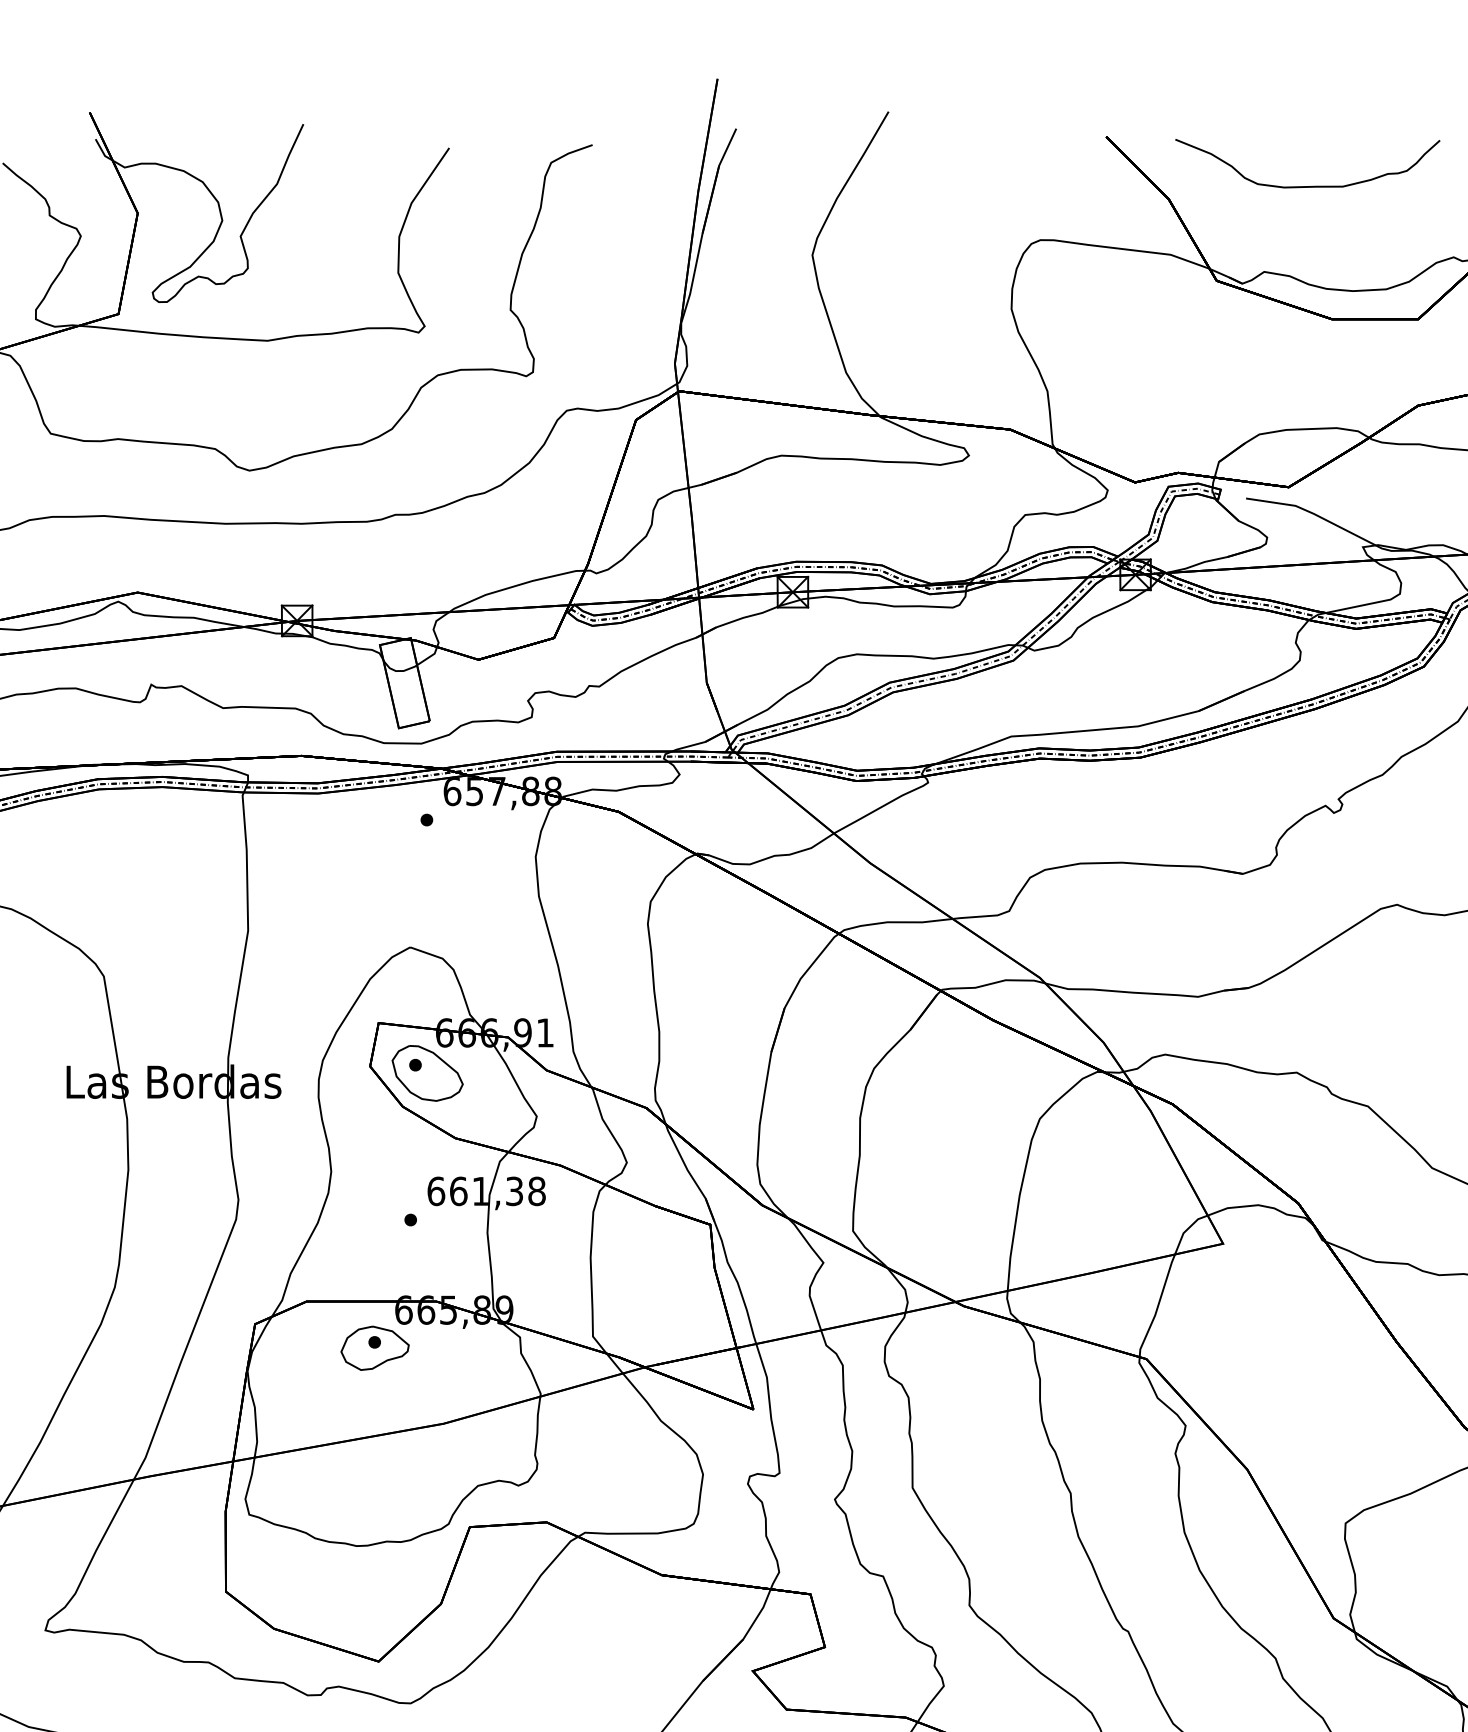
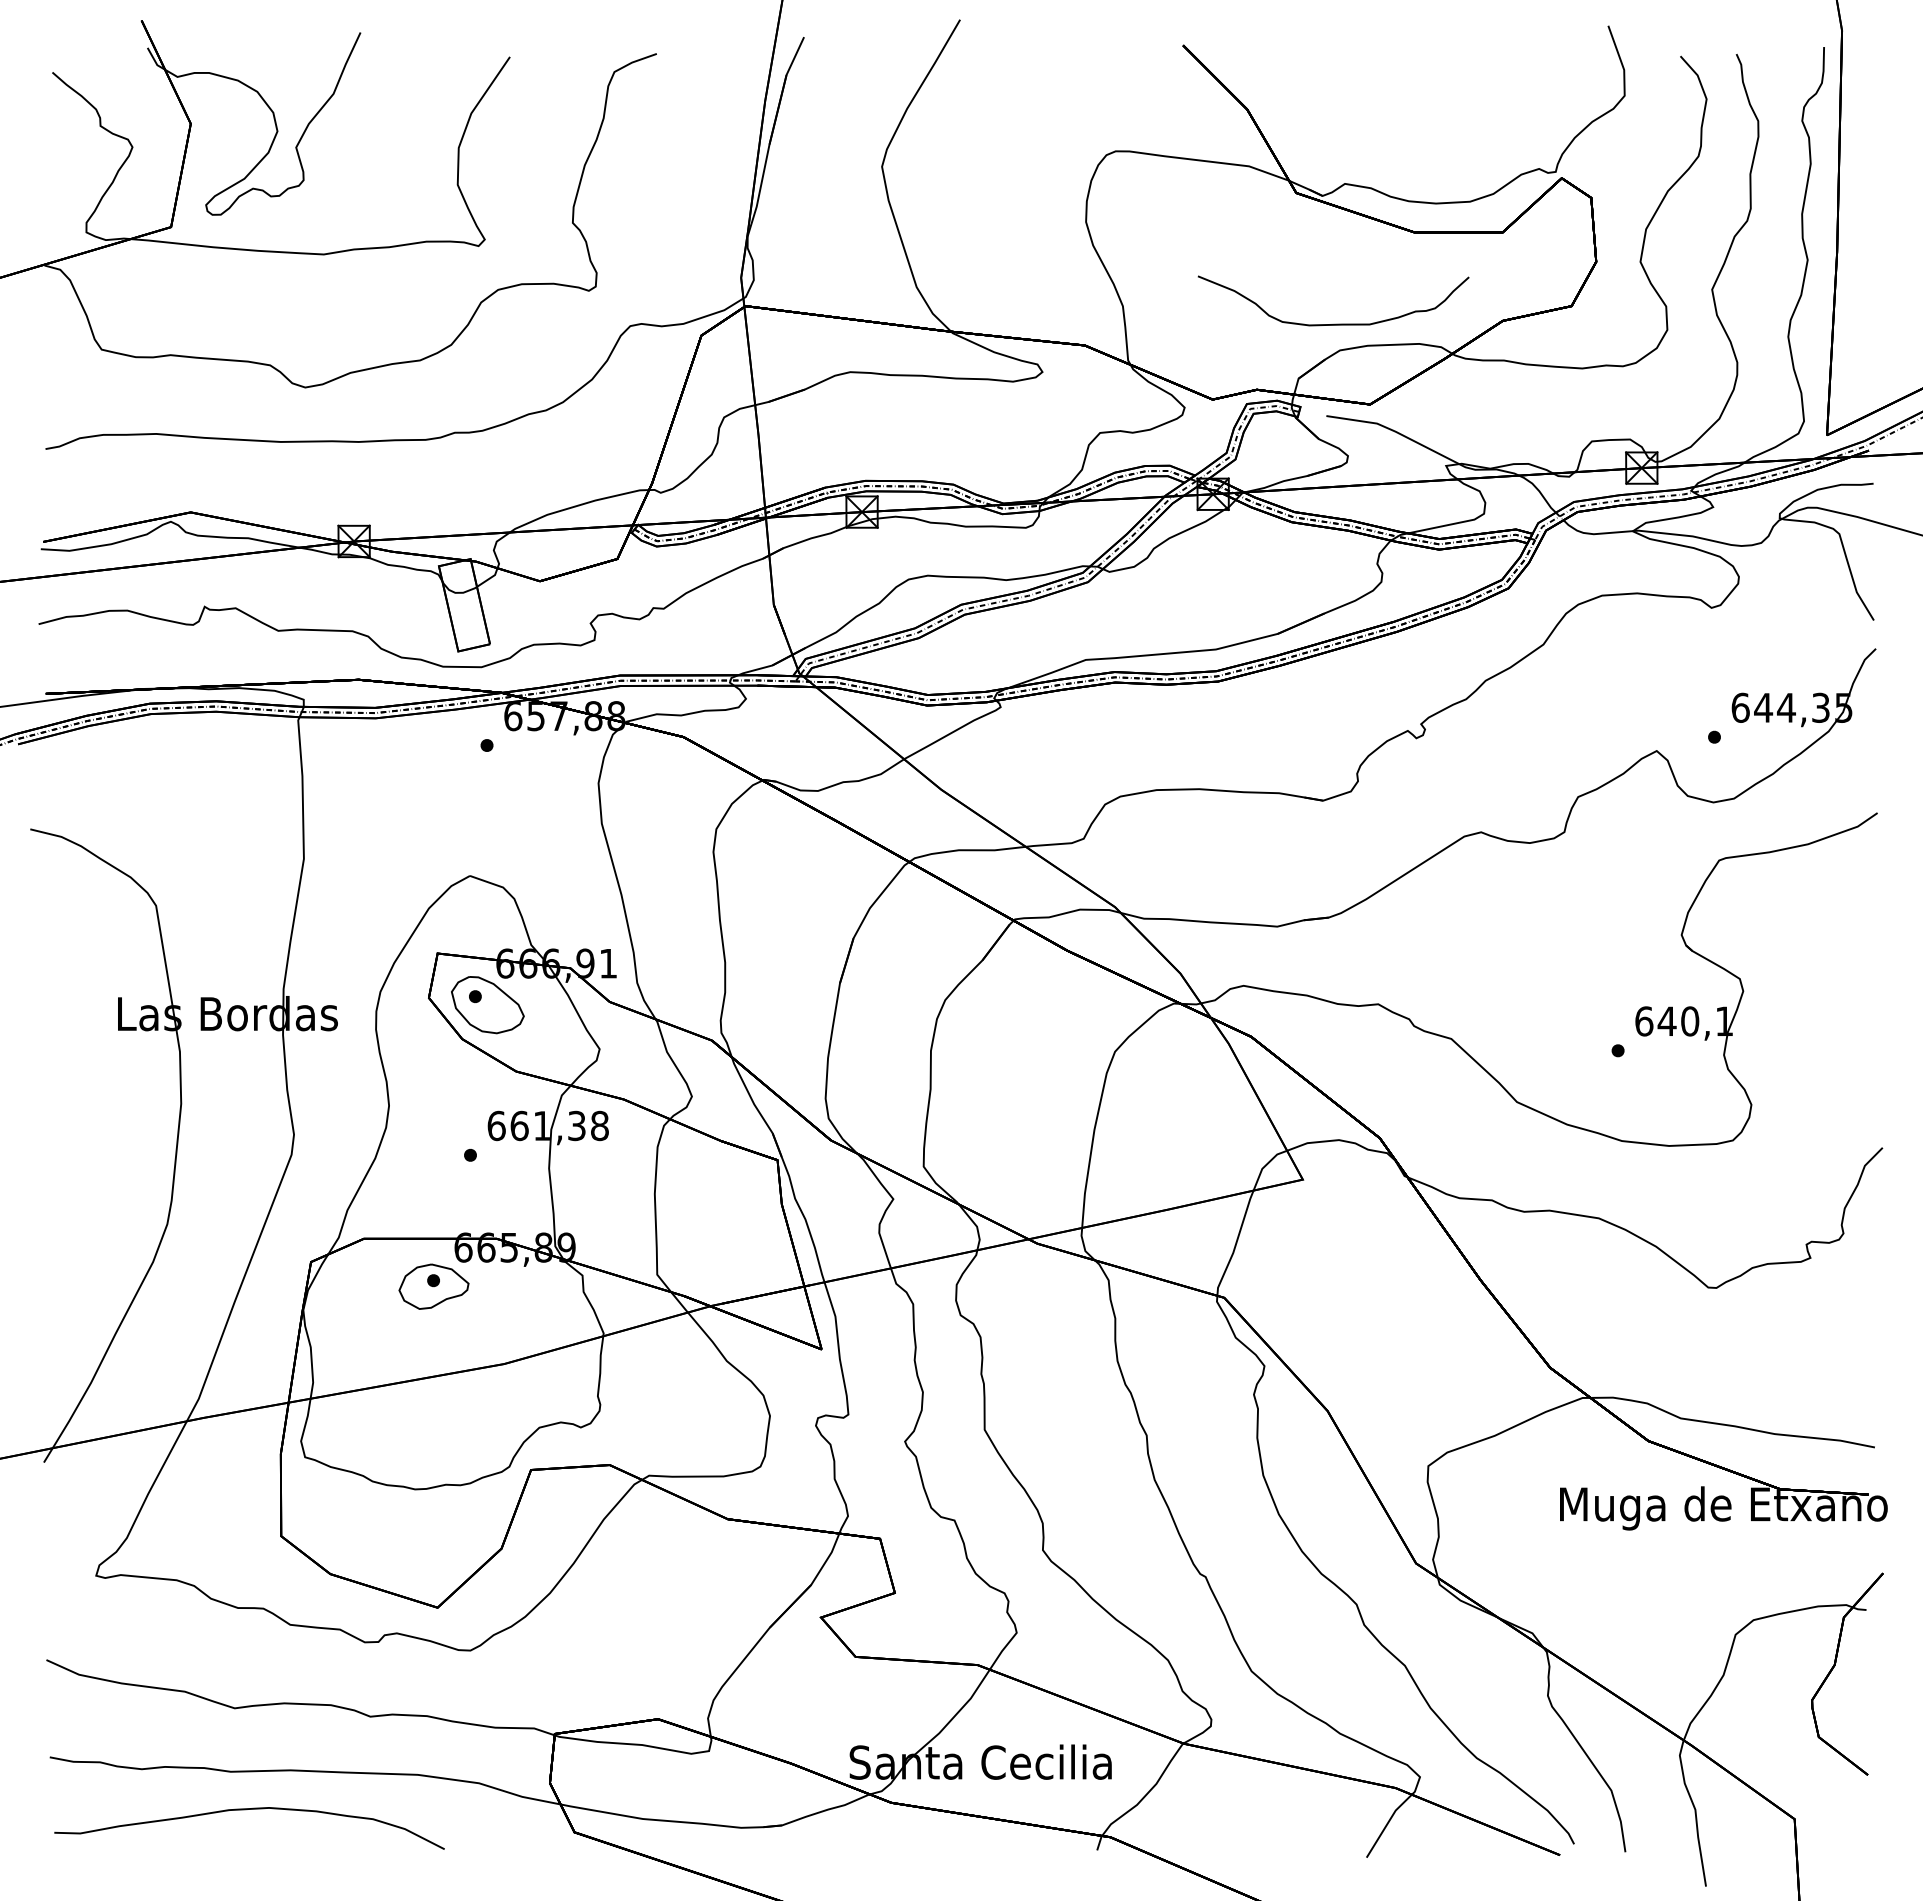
curve: (1307, 185) -> (1333, 323), moved

